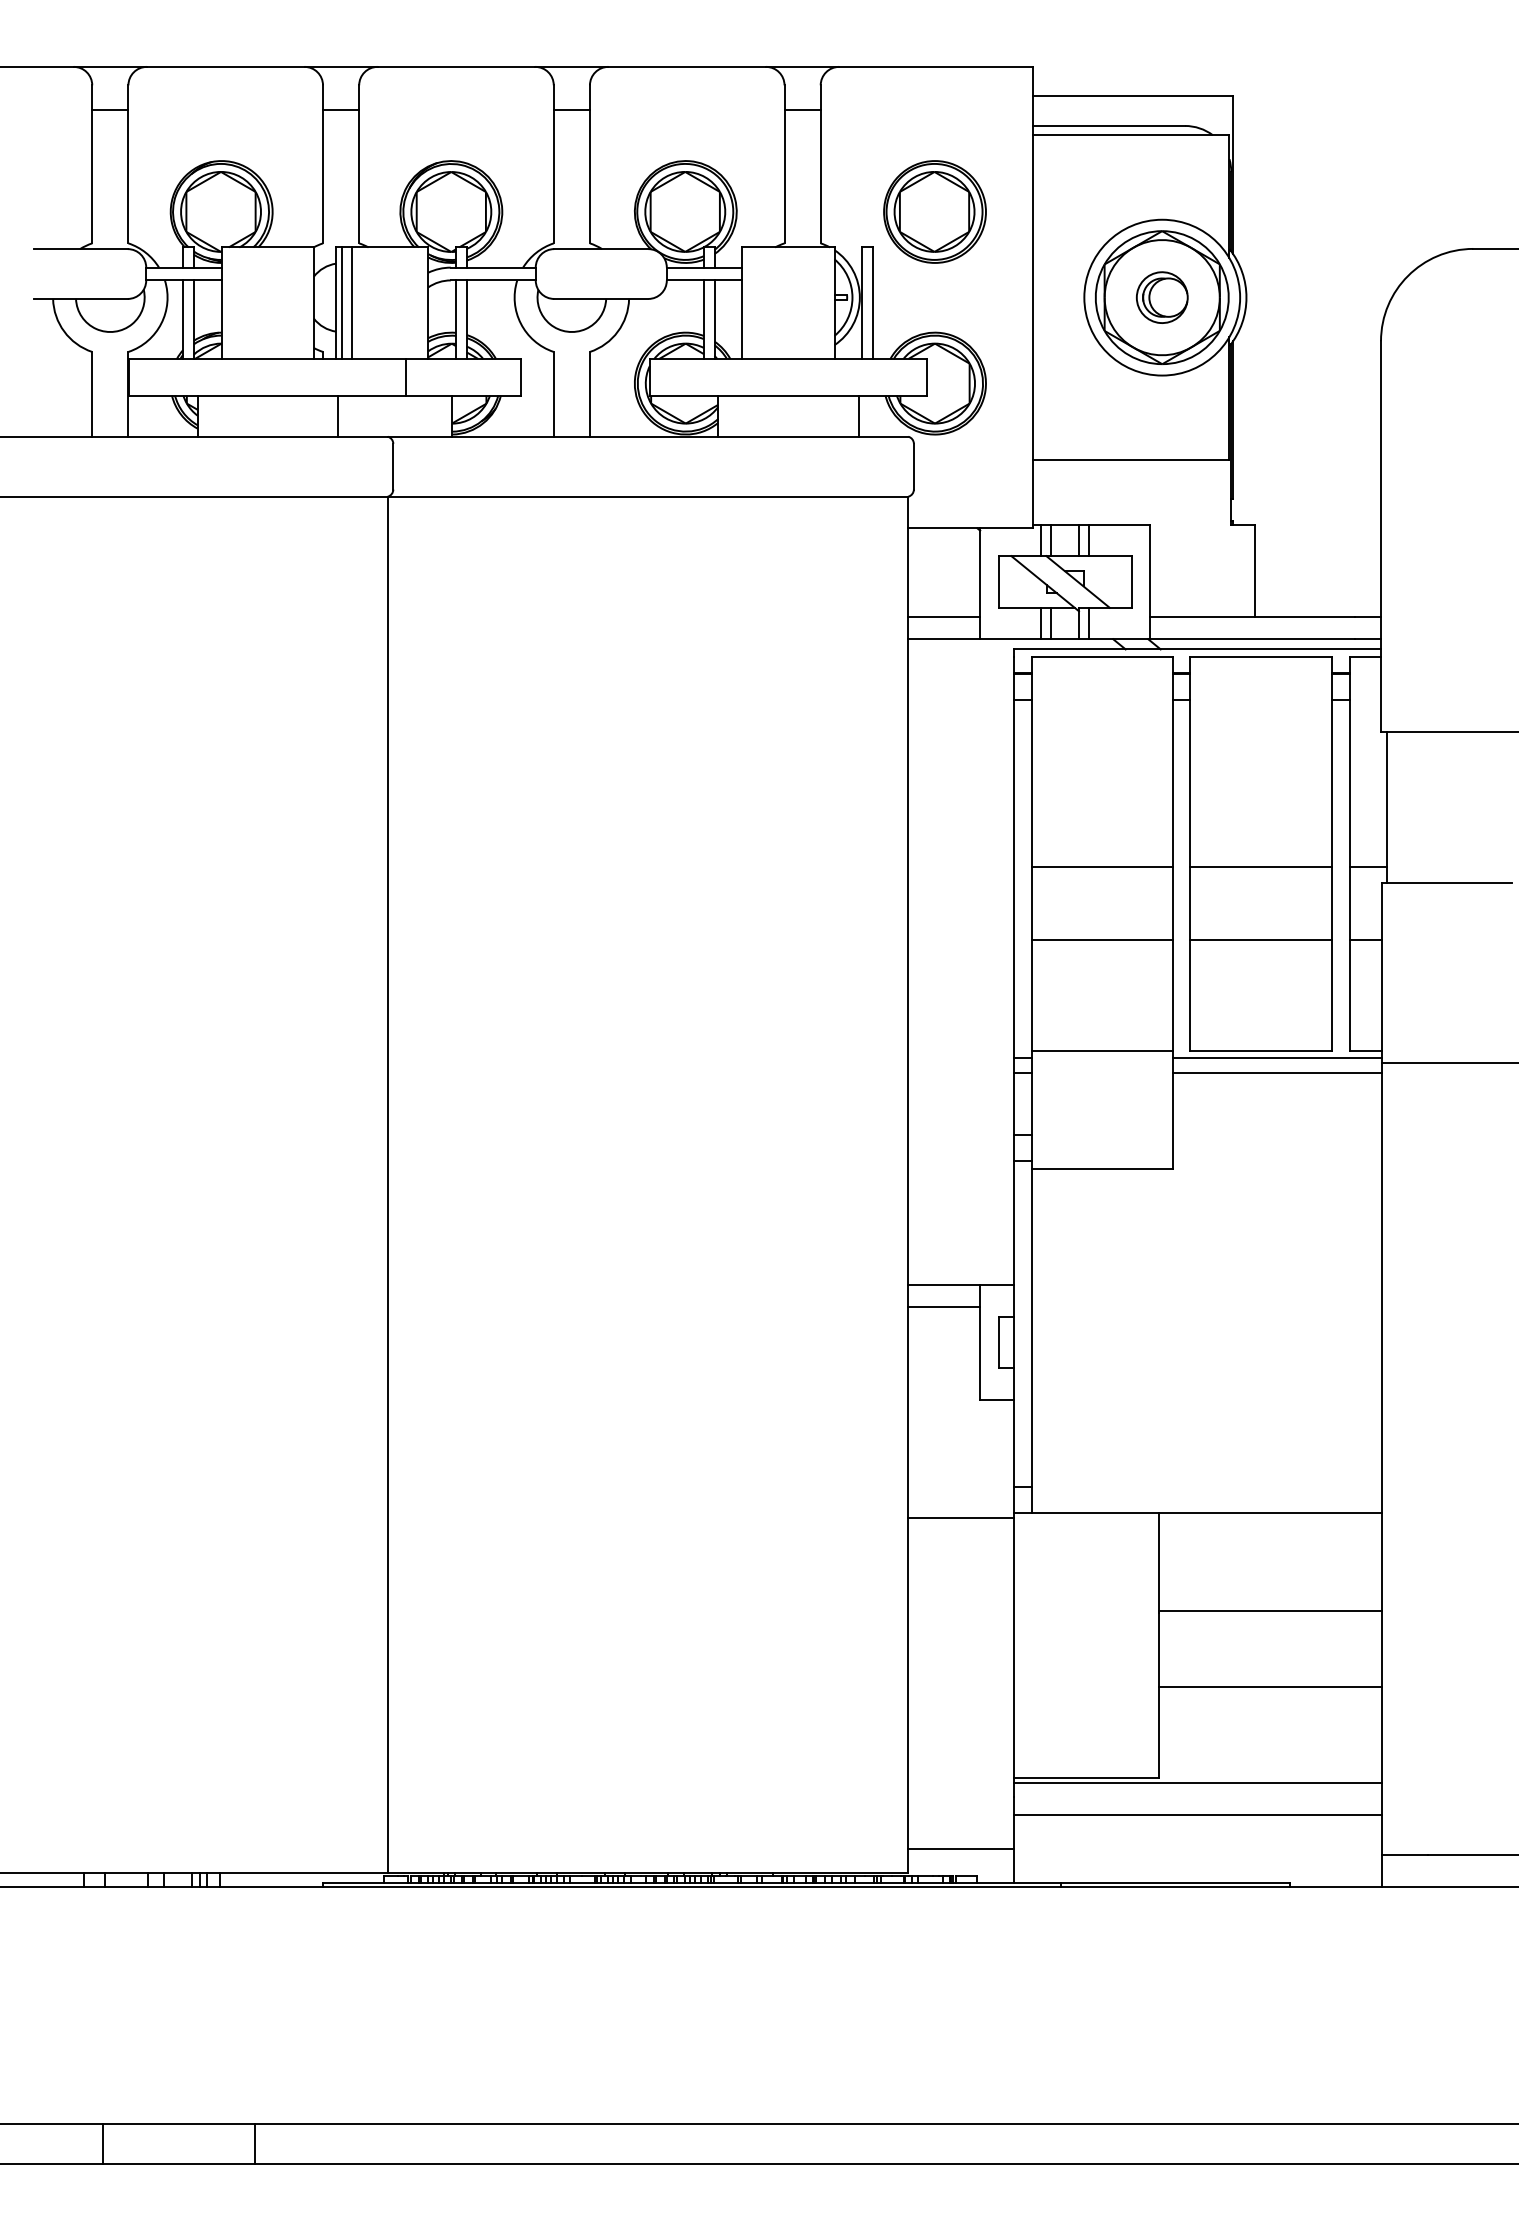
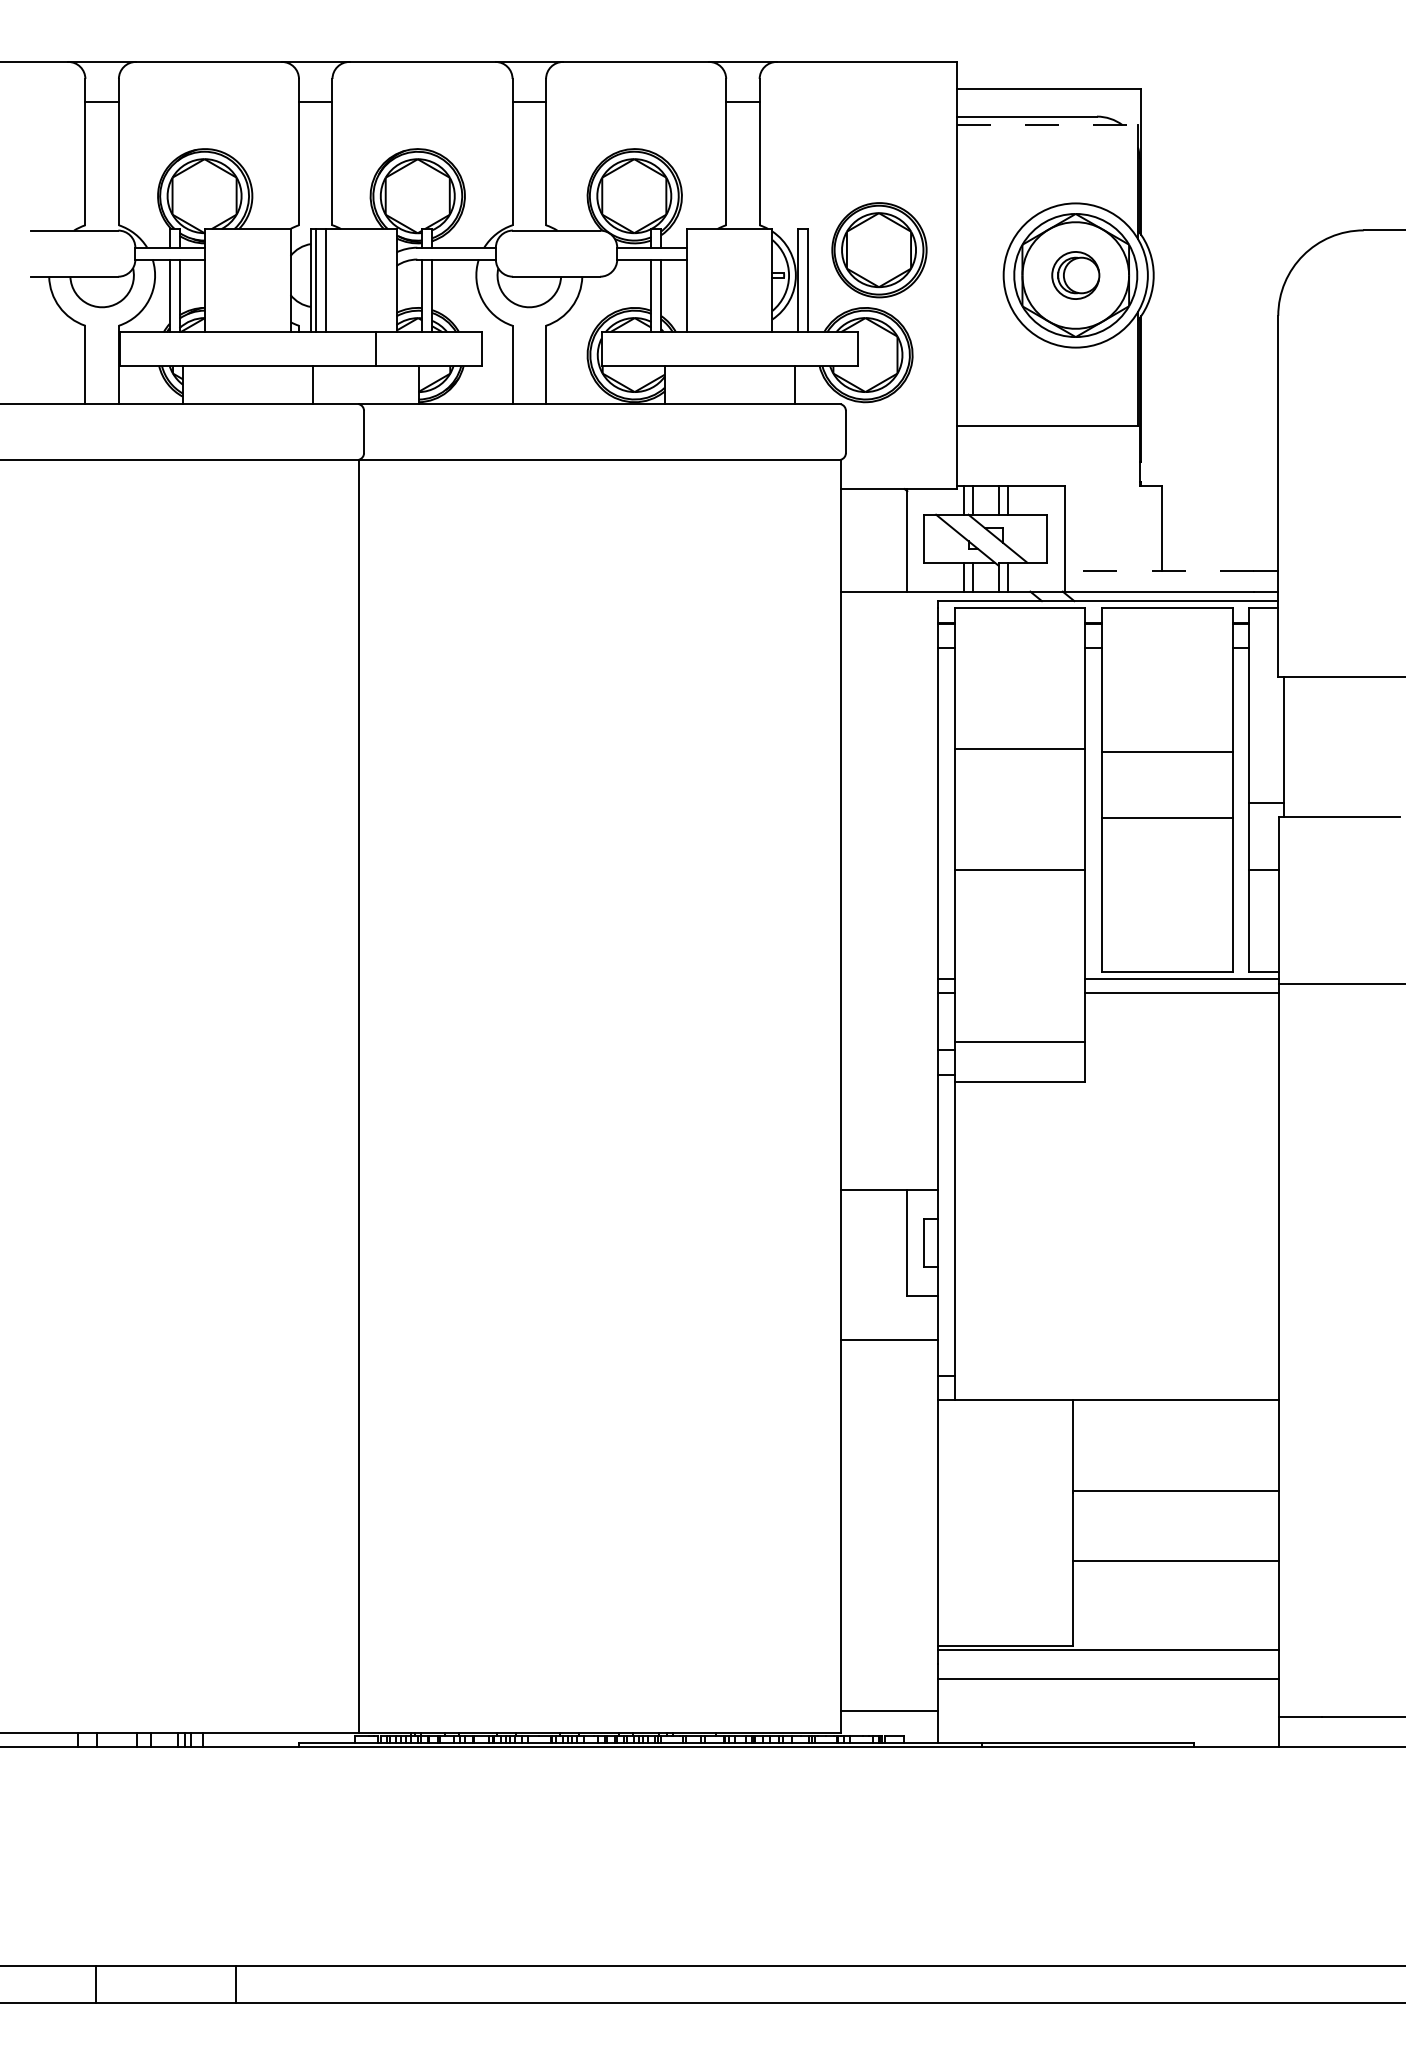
line: (1131, 135) -> (1047, 125), solid -> dashed
part: (935, 212) -> (879, 250), moved
line: (943, 617) -> (873, 571), removed
line: (1252, 617) -> (1159, 571), solid -> dashed
line: (1101, 867) -> (1019, 748), moved
line: (1261, 867) -> (1167, 751), moved
line: (1261, 940) -> (1167, 818), moved
line: (1101, 1050) -> (1019, 1042), moved
line: (943, 1307) -> (873, 1210), removed
line: (960, 1517) -> (889, 1339), moved

